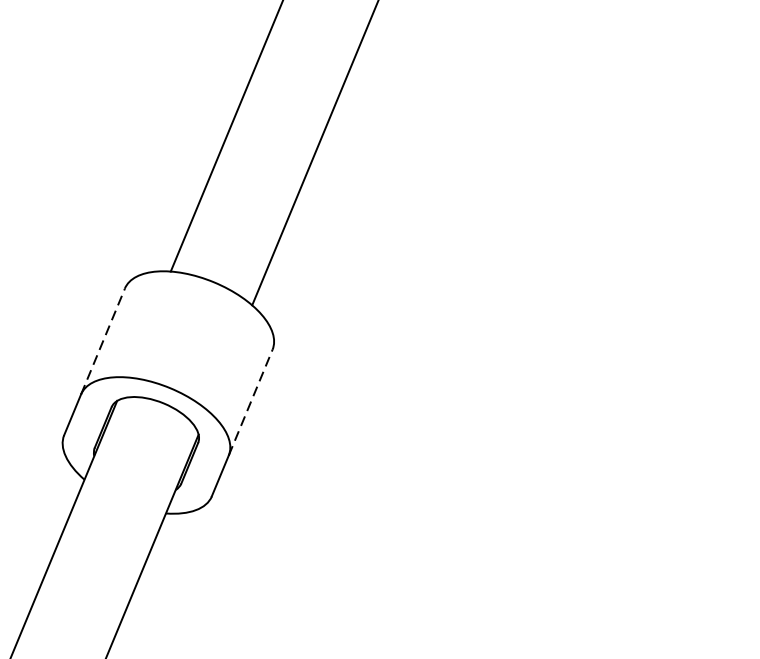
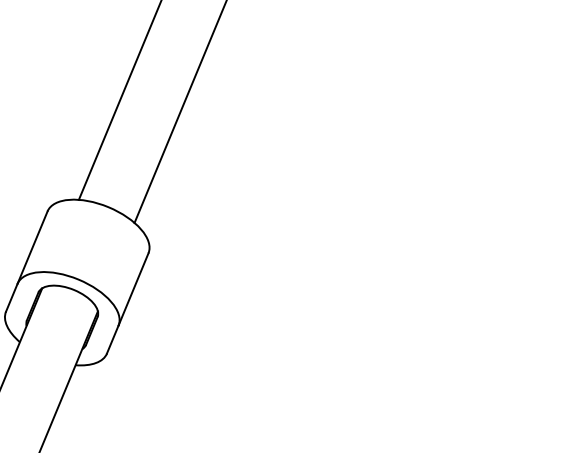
line: (102, 341) -> (32, 247), dashed -> solid
line: (250, 402) -> (133, 289), dashed -> solid

